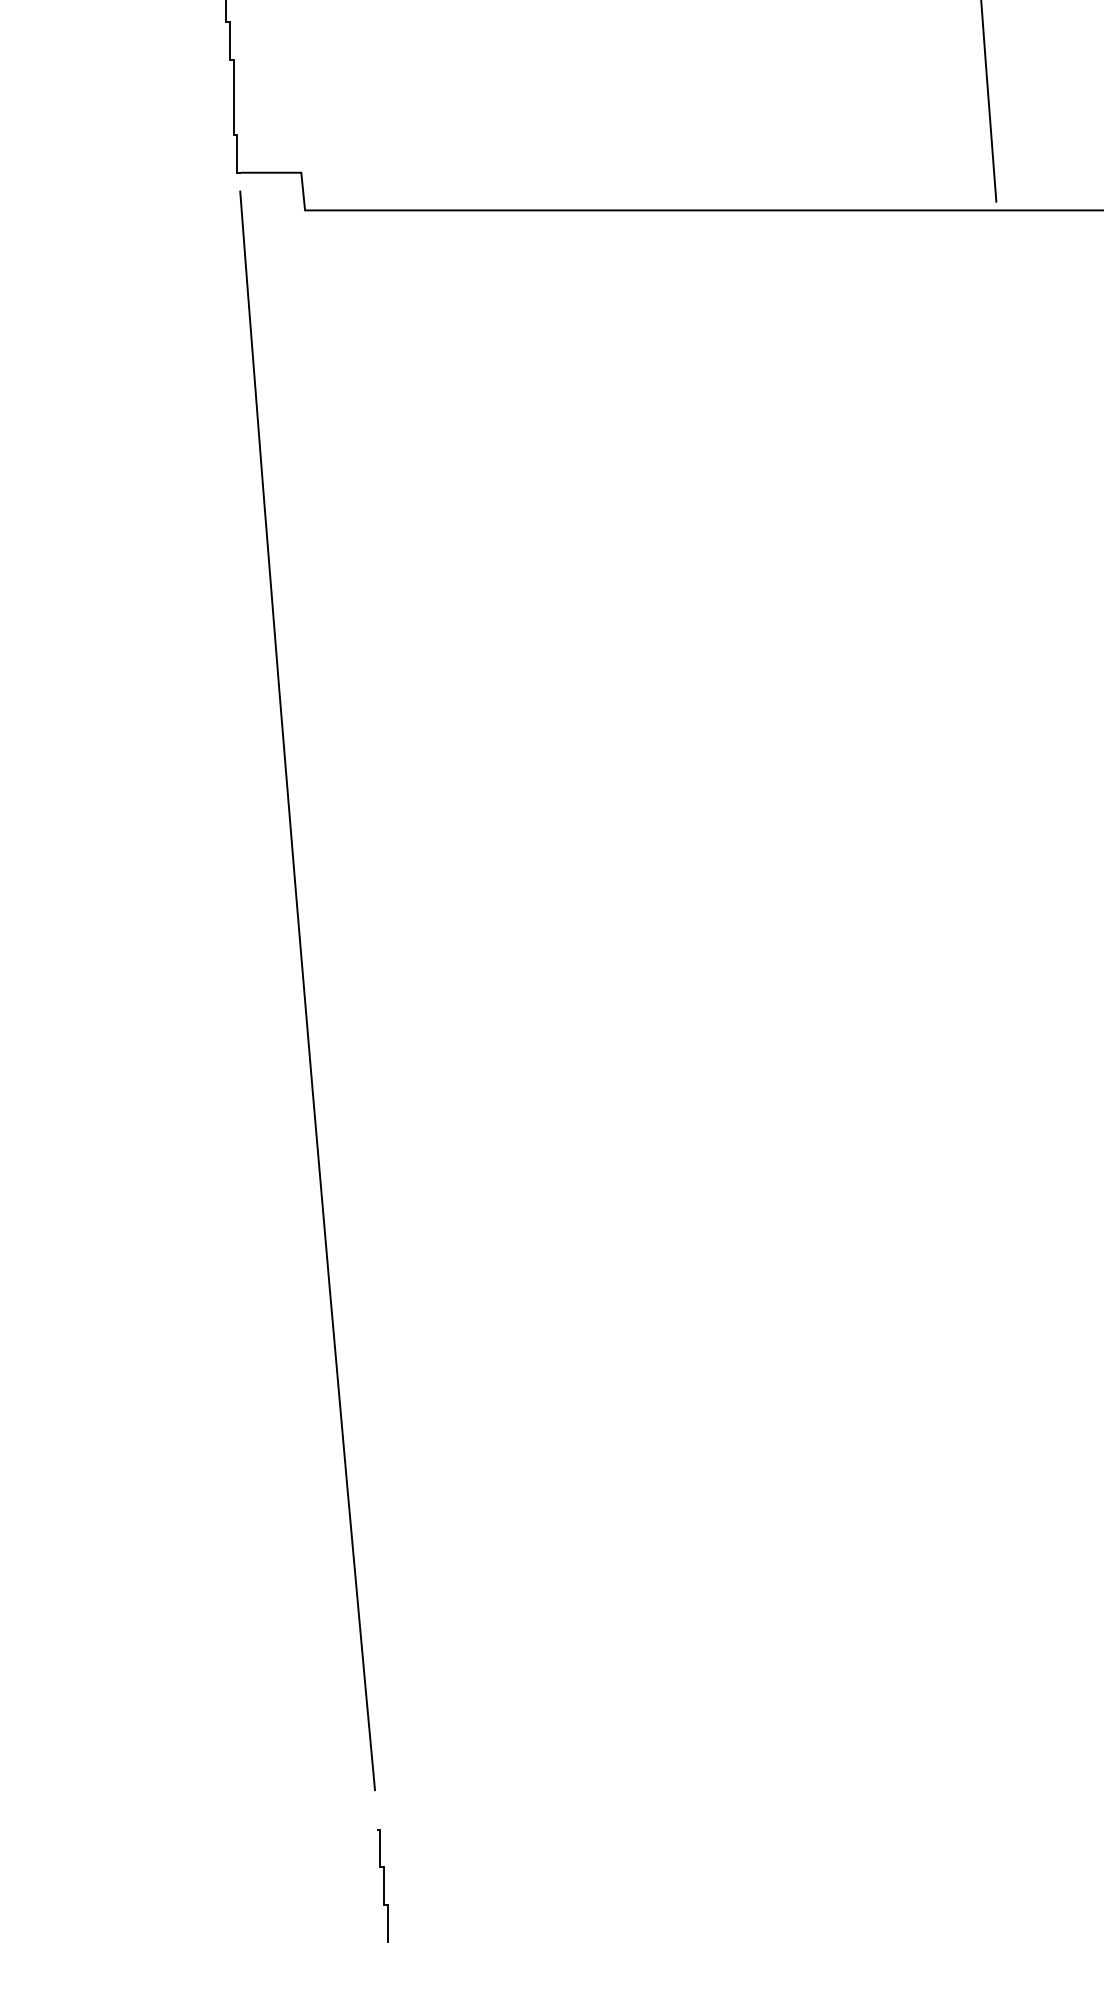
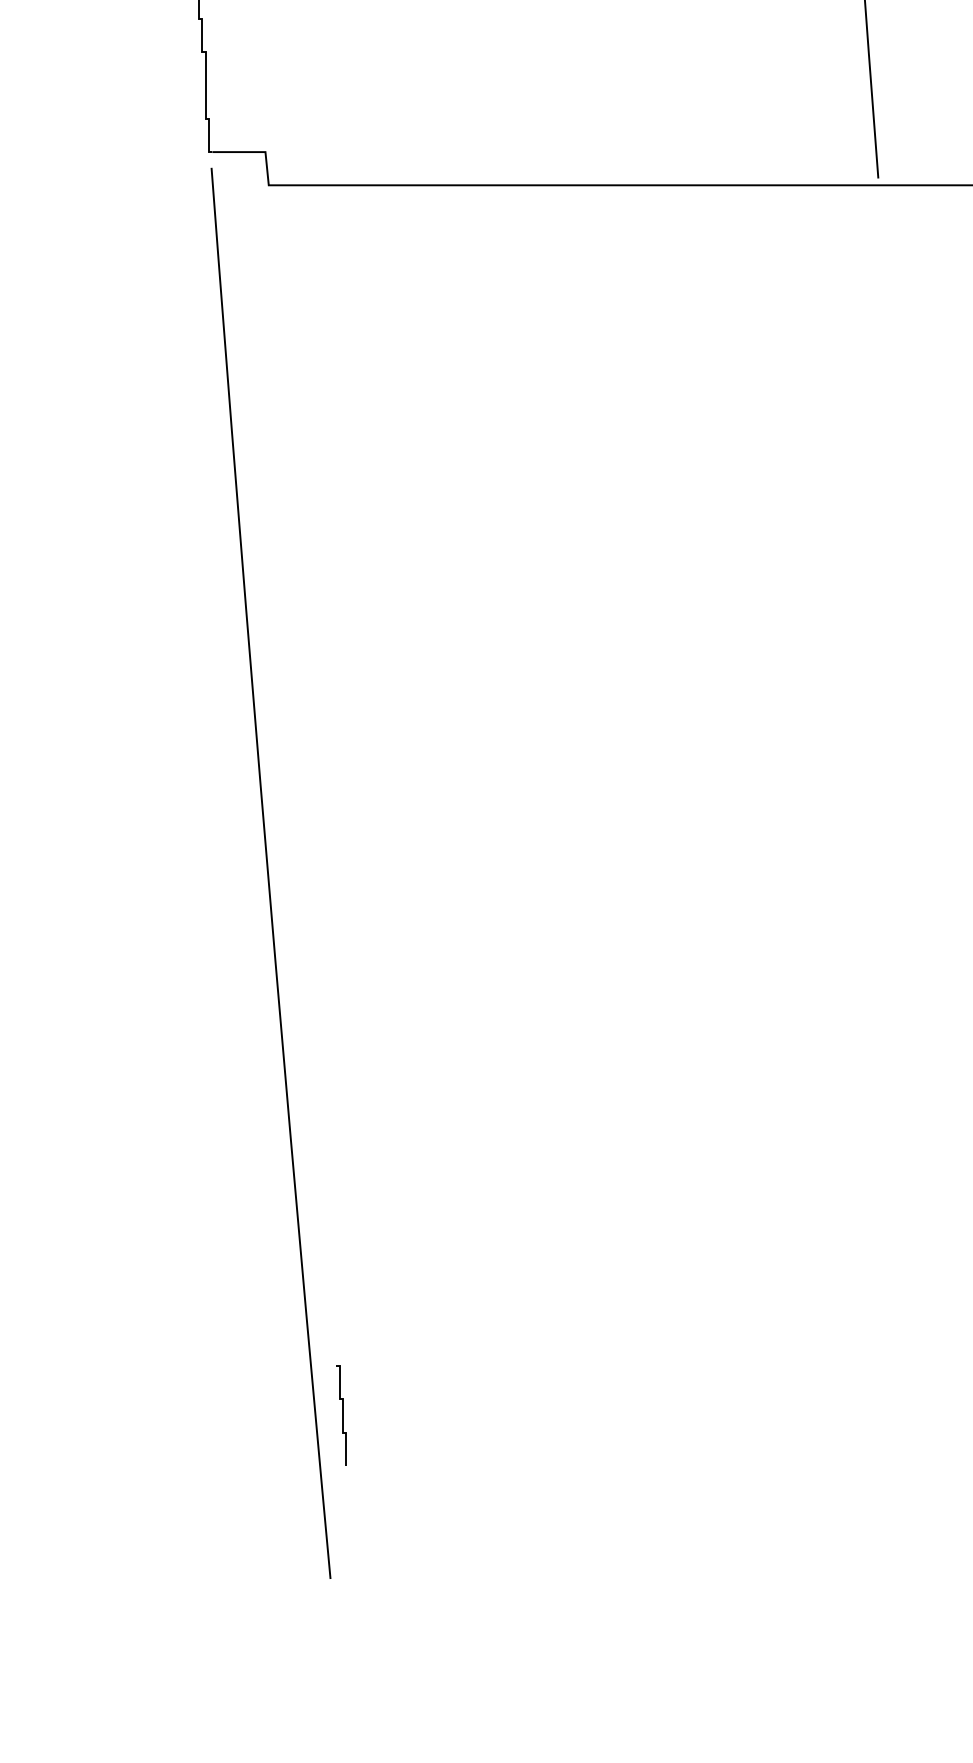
curve: (383, 1885) -> (342, 1415), moved

